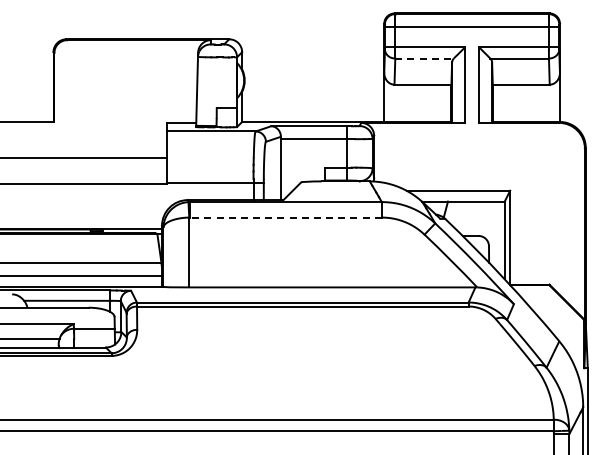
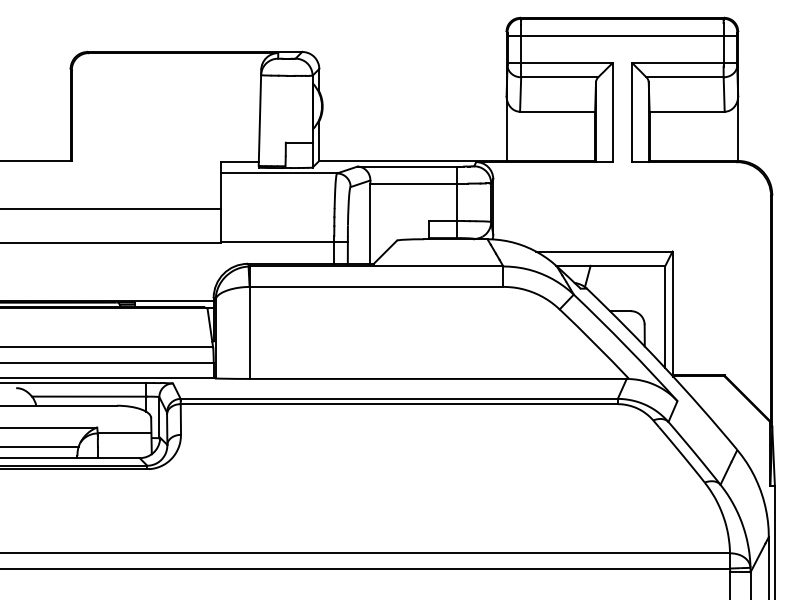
line: (425, 58) -> (560, 77), dashed -> solid
line: (285, 217) -> (376, 286), dashed -> solid

